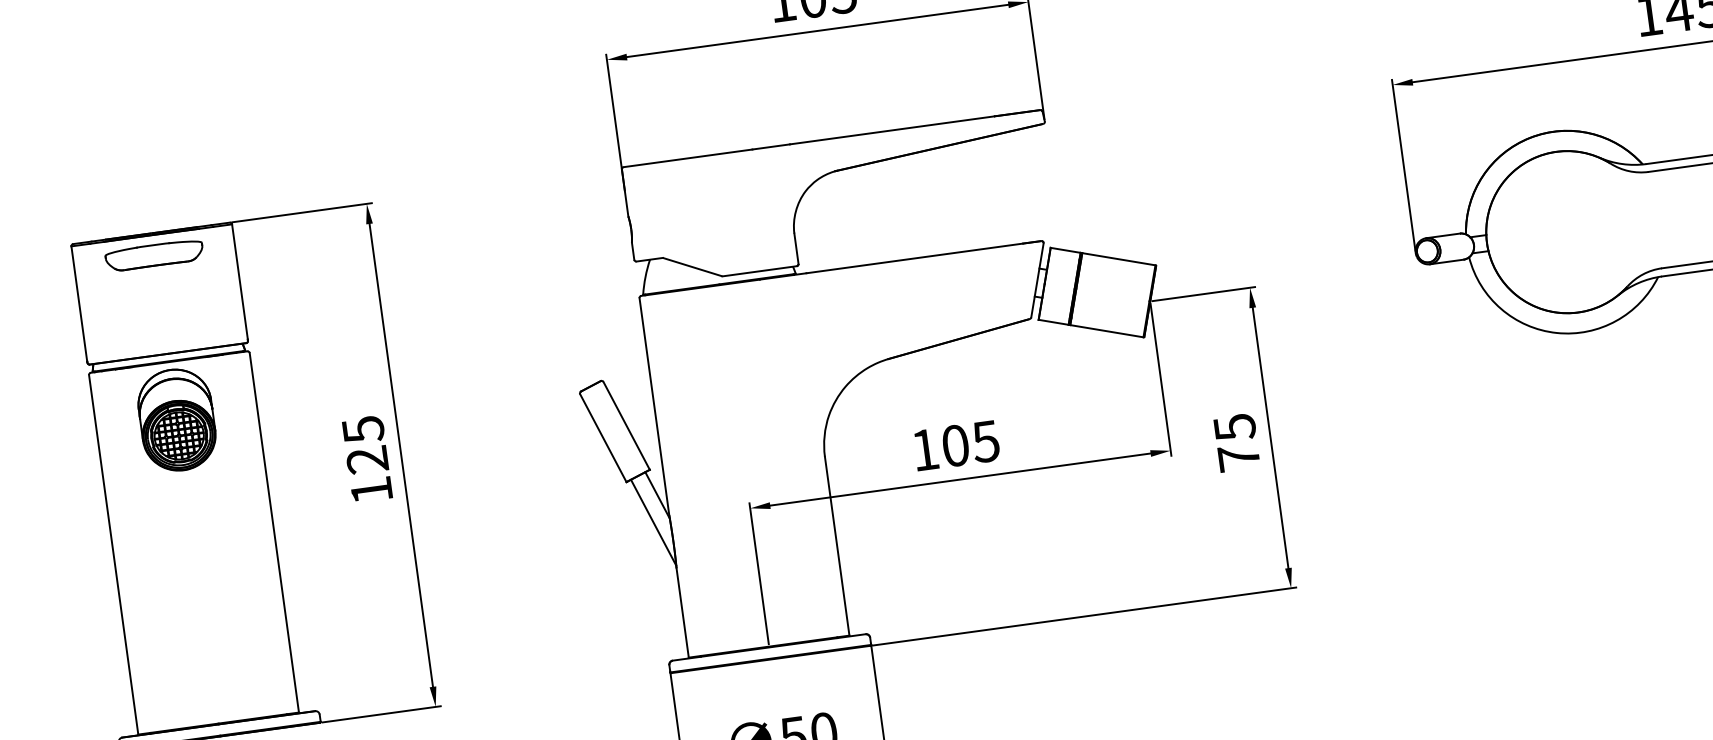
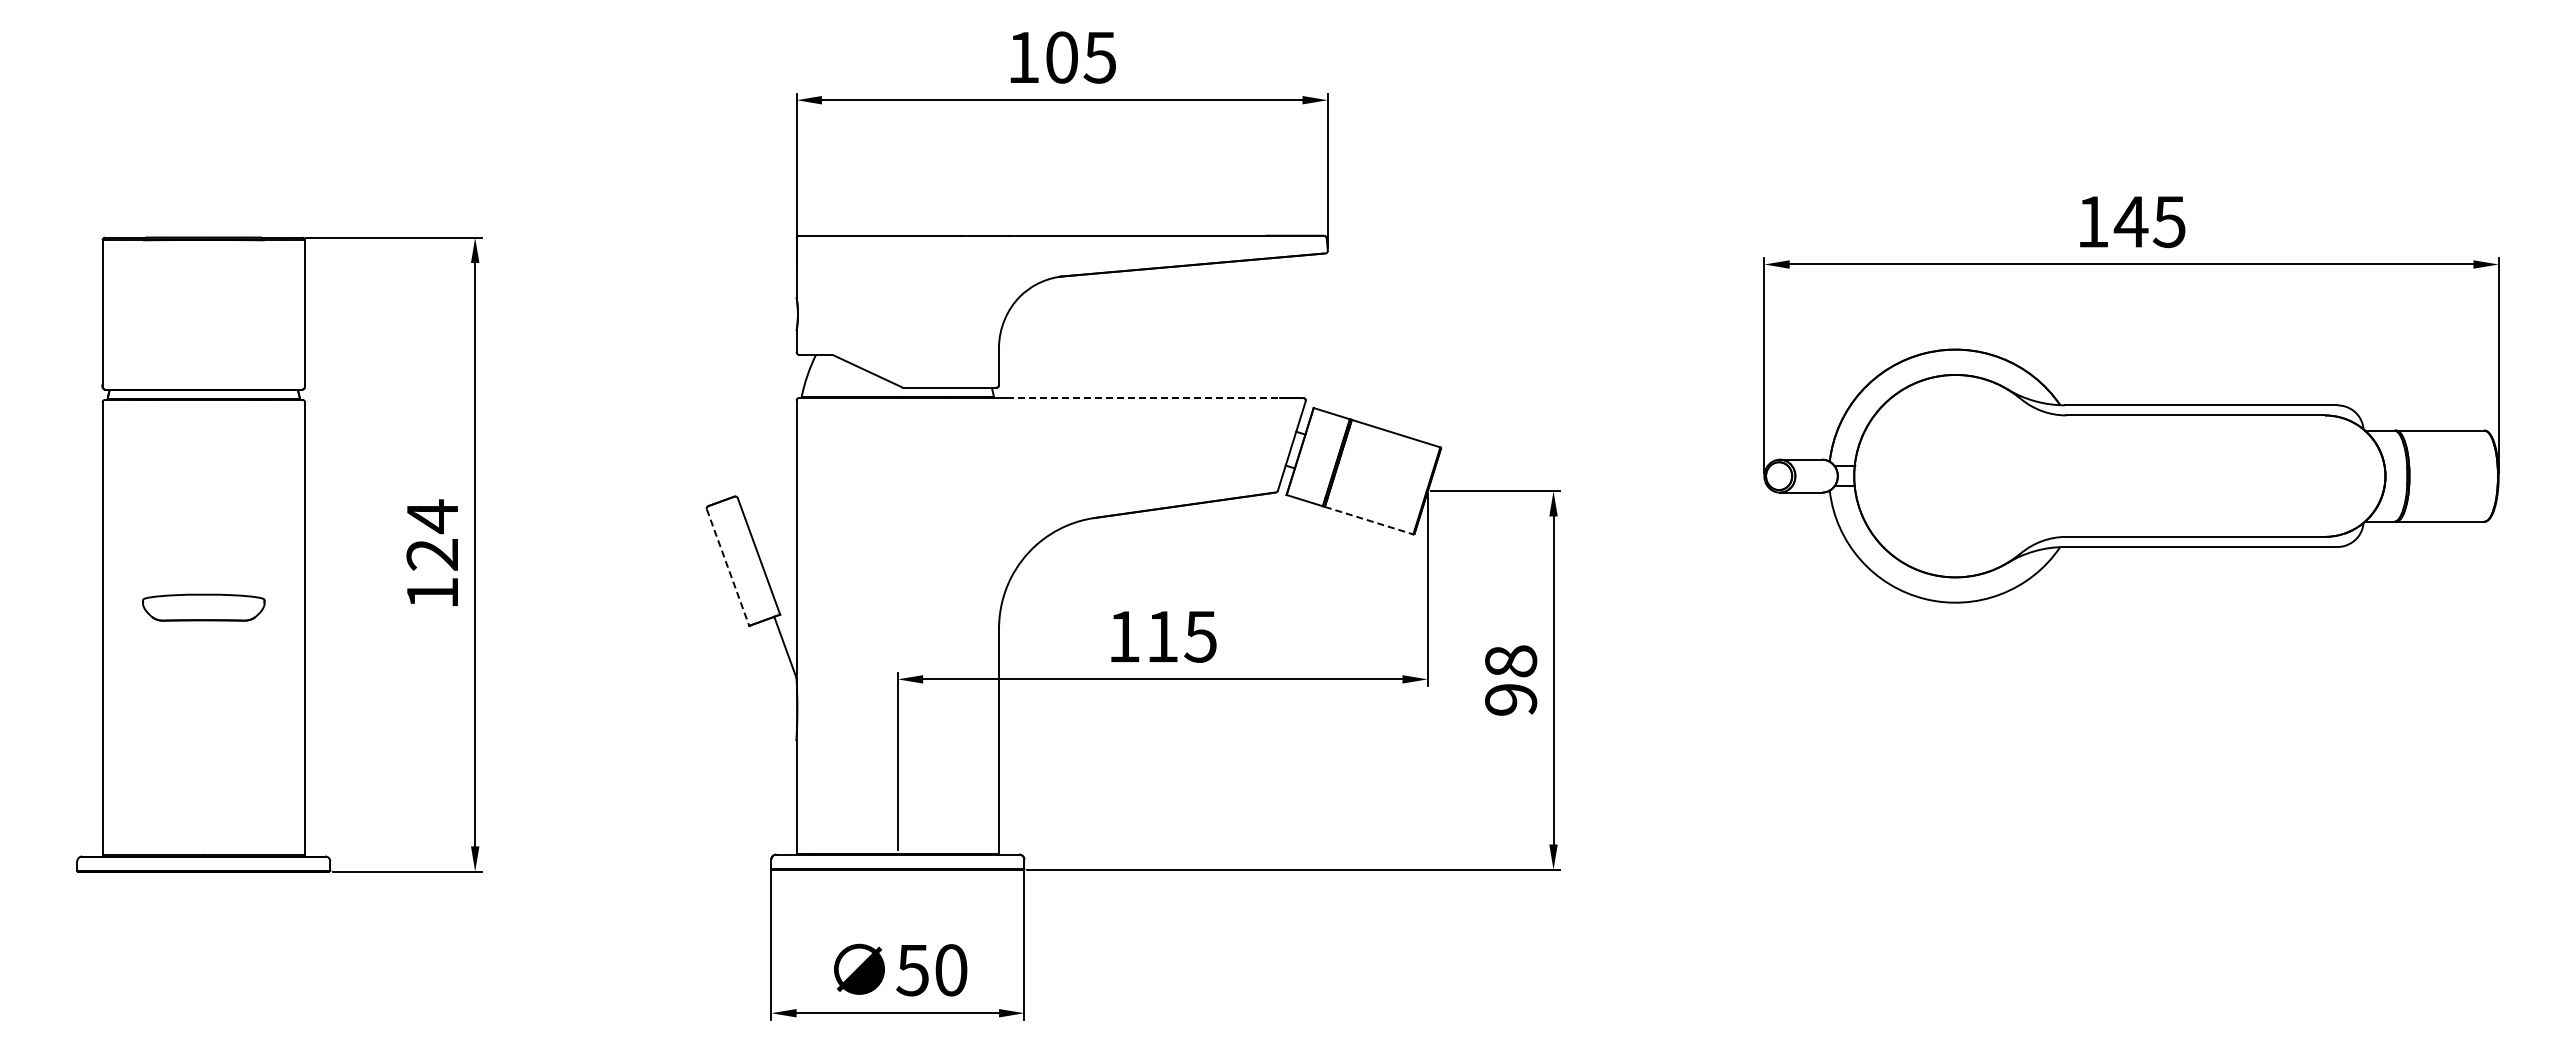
part: (154, 255) -> (203, 607), moved
line: (914, 258) -> (1143, 398), solid -> dashed
line: (1107, 331) -> (1369, 520), solid -> dashed
part: (176, 420) -> (203, 473), removed
text: (363, 429) -> (432, 516), 125 -> 124
line: (603, 438) -> (728, 568), solid -> dashed
text: (1237, 442) -> (1511, 680), 75 -> 98
text: (955, 445) -> (1162, 636), 105 -> 115
line: (653, 522) -> (775, 680), removed

